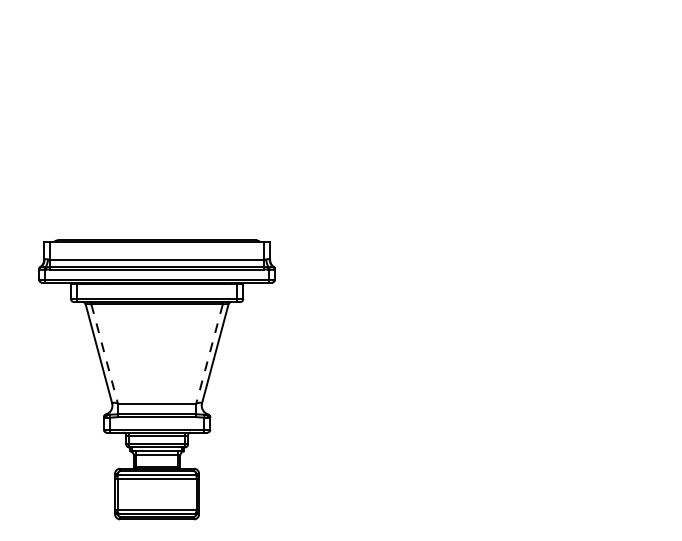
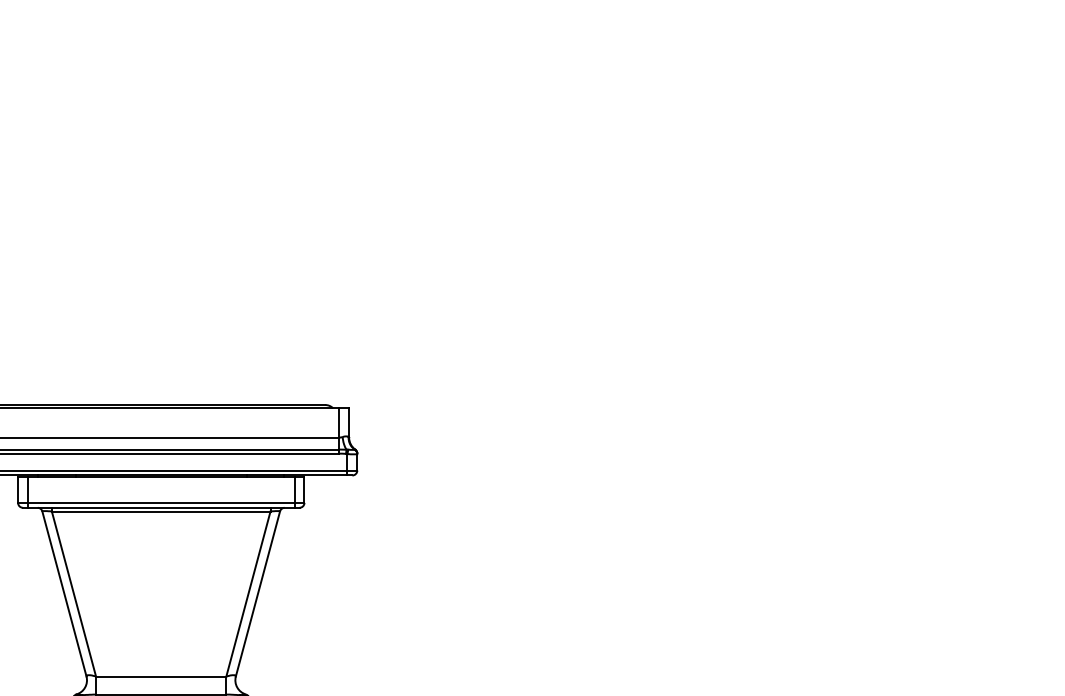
line: (104, 354) -> (73, 595), dashed -> solid
line: (209, 354) -> (248, 595), dashed -> solid

